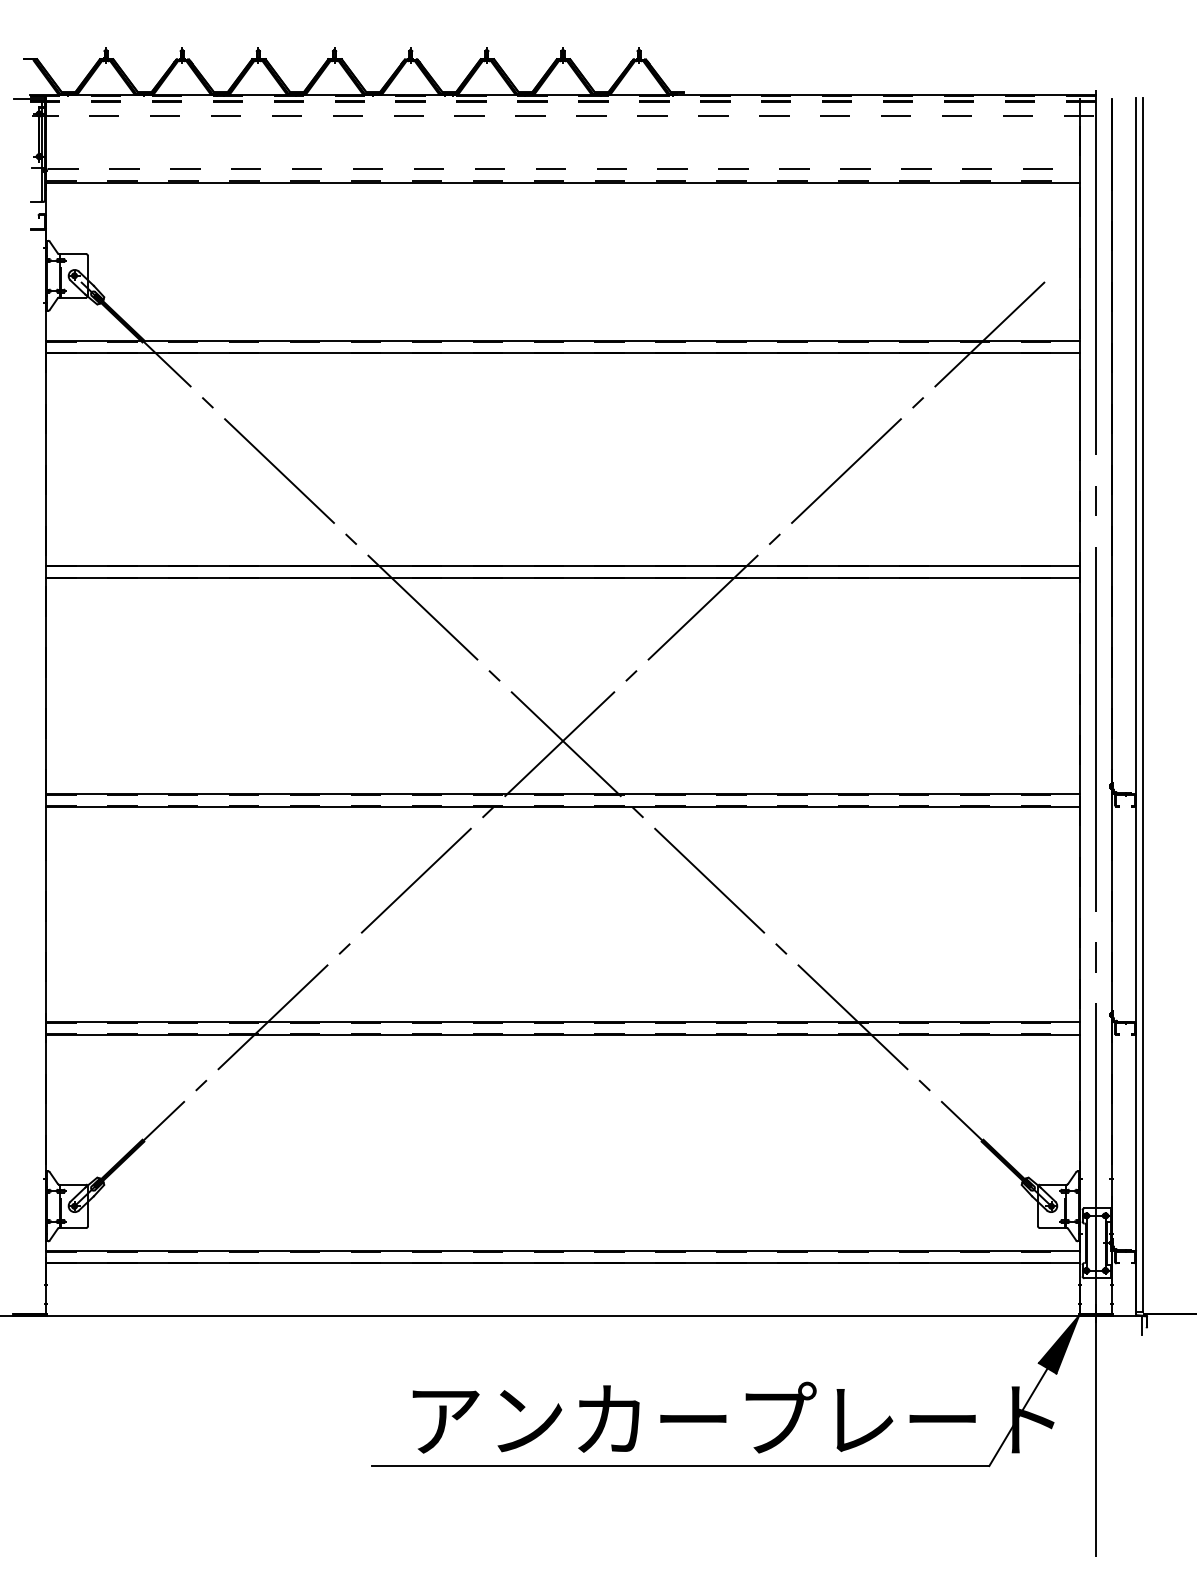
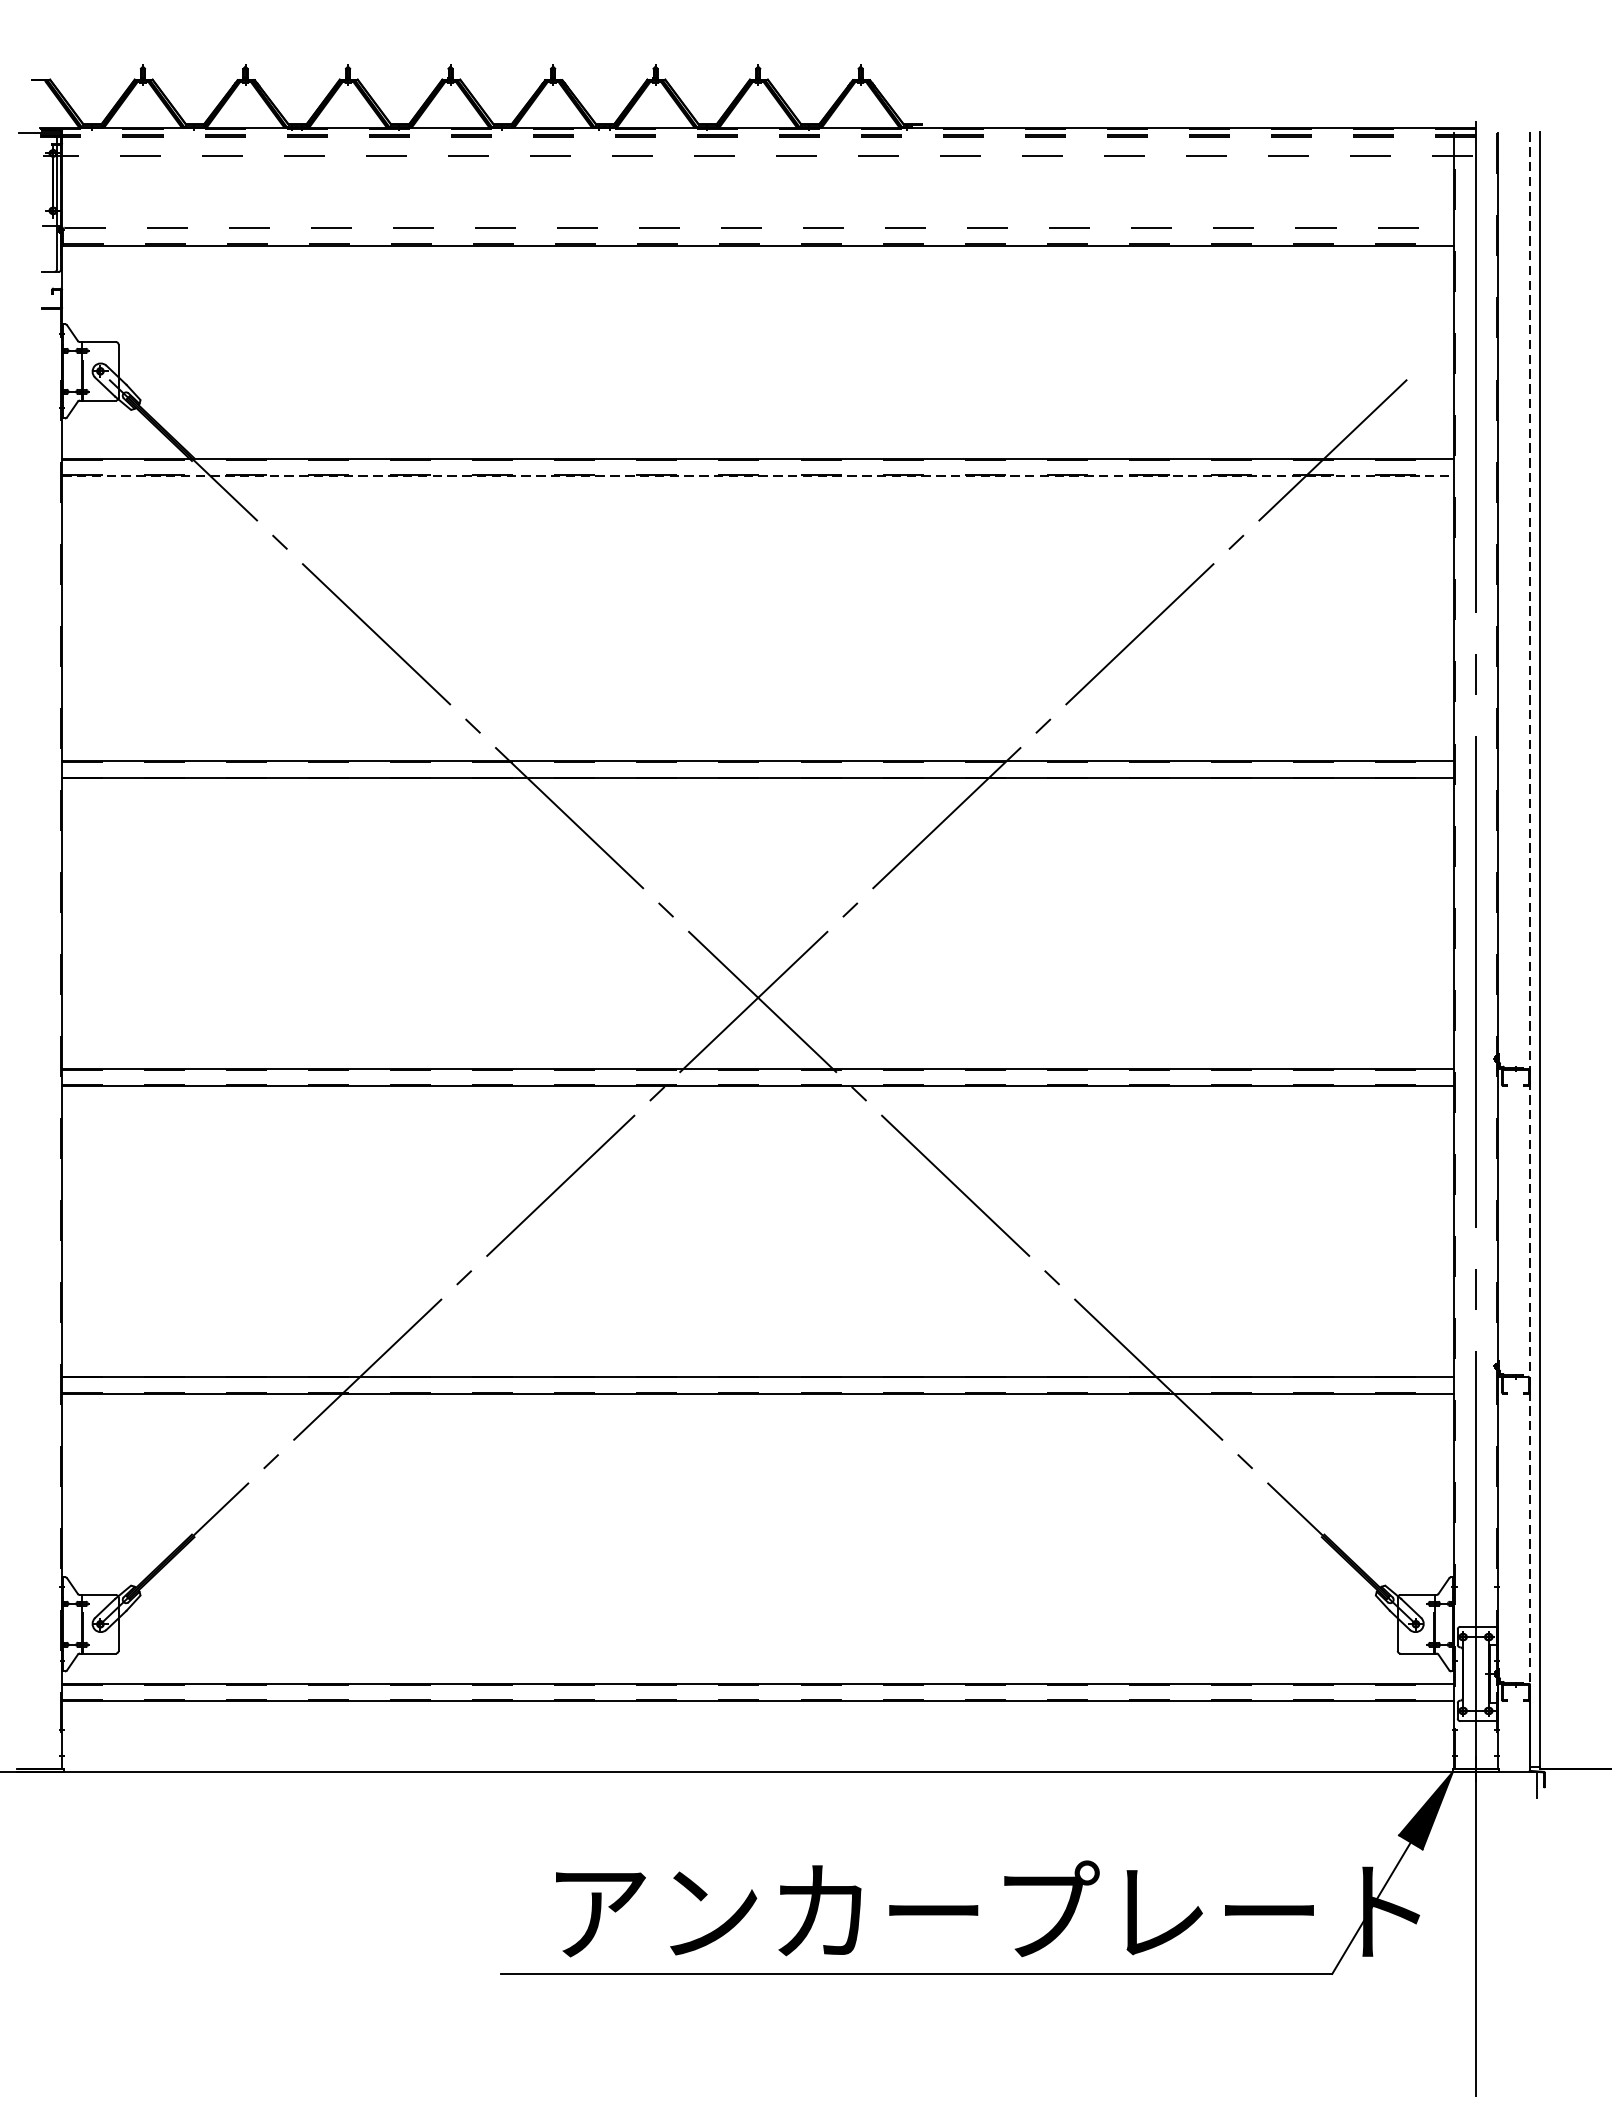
line: (563, 353) -> (758, 475), solid -> dashed
line: (1135, 705) -> (1529, 949), solid -> dashed

